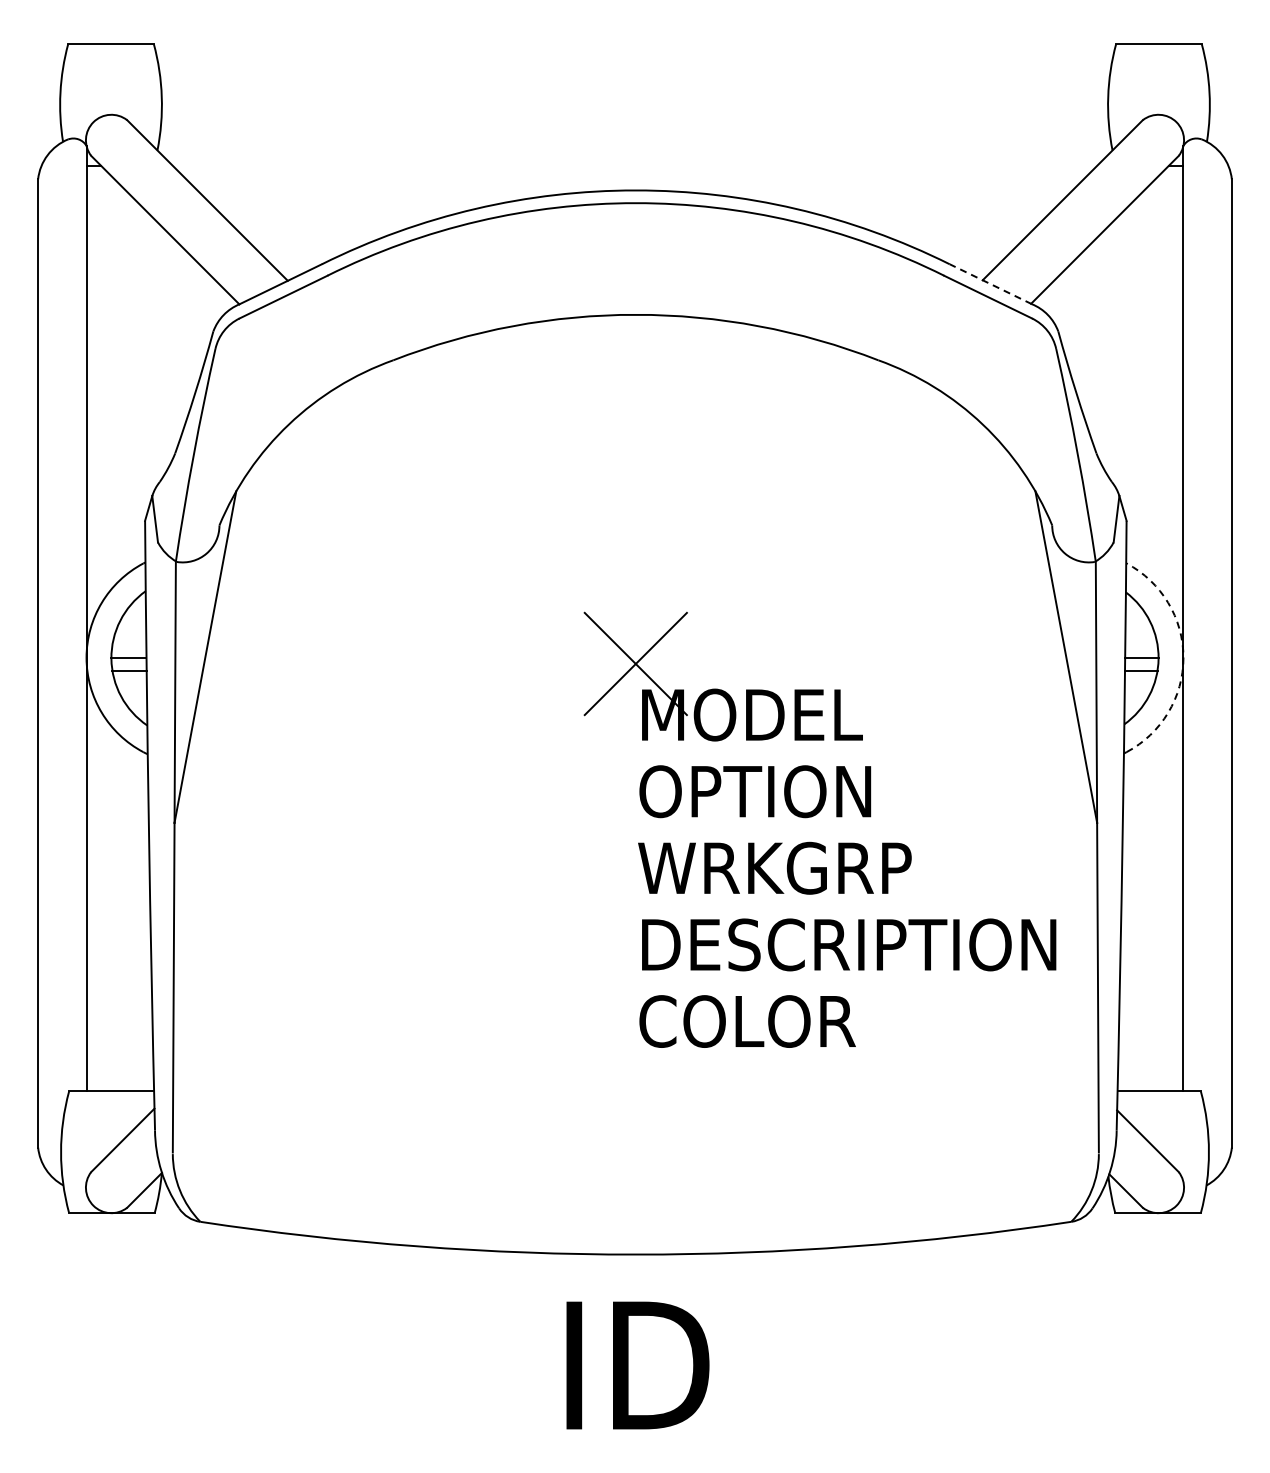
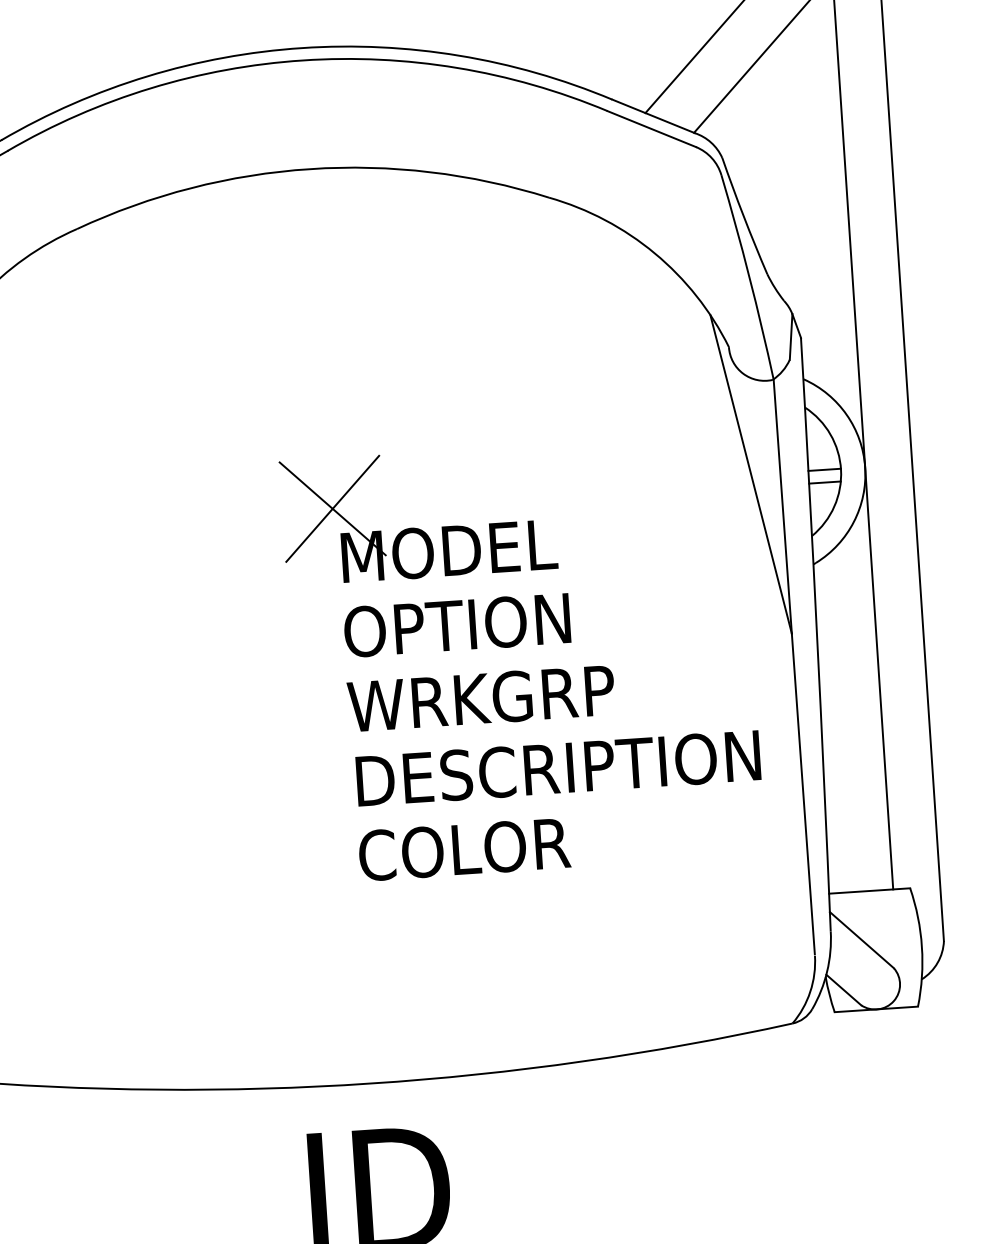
line: (990, 284) -> (653, 116), dashed -> solid
arc: (1183, 657) -> (865, 467), dashed -> solid

